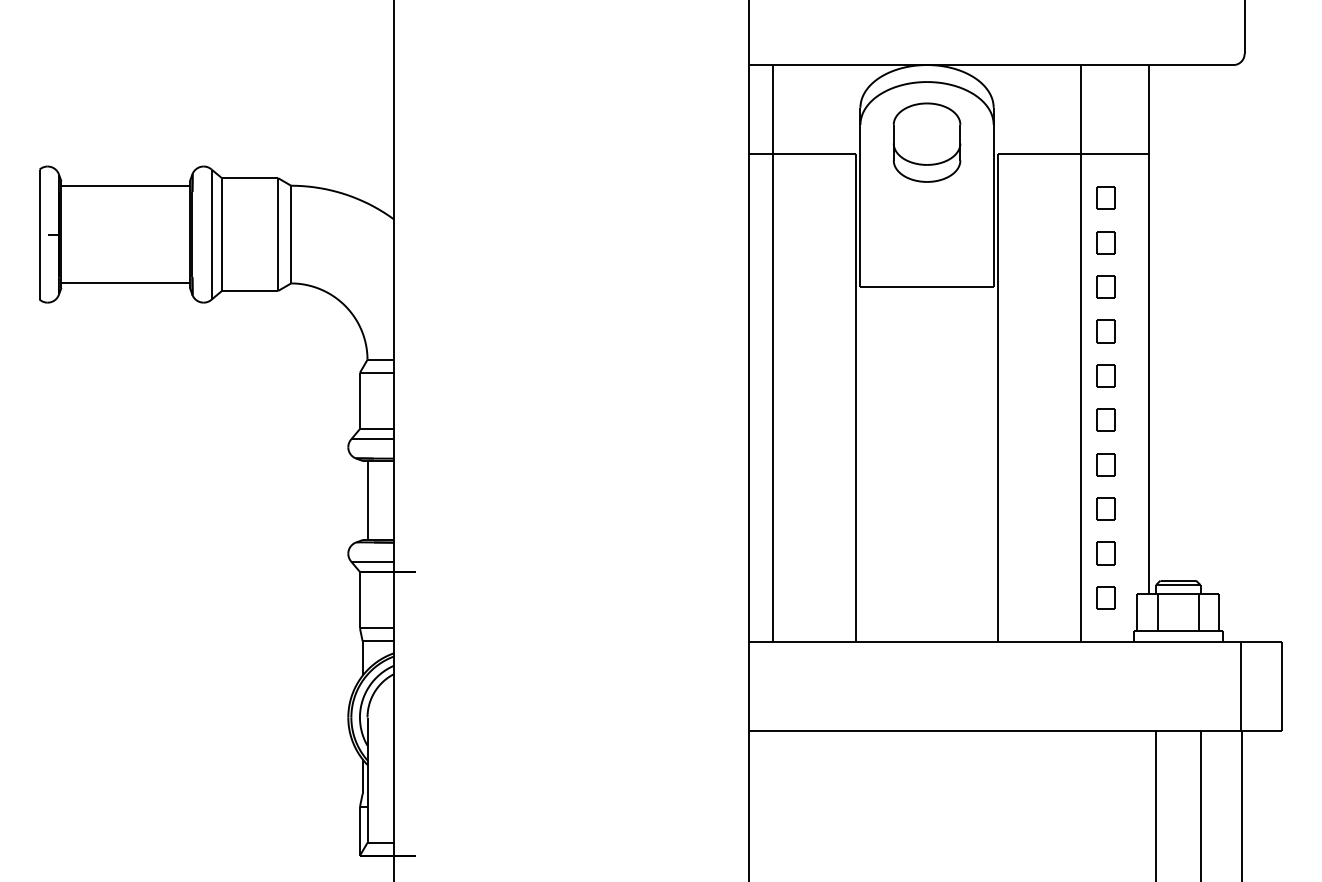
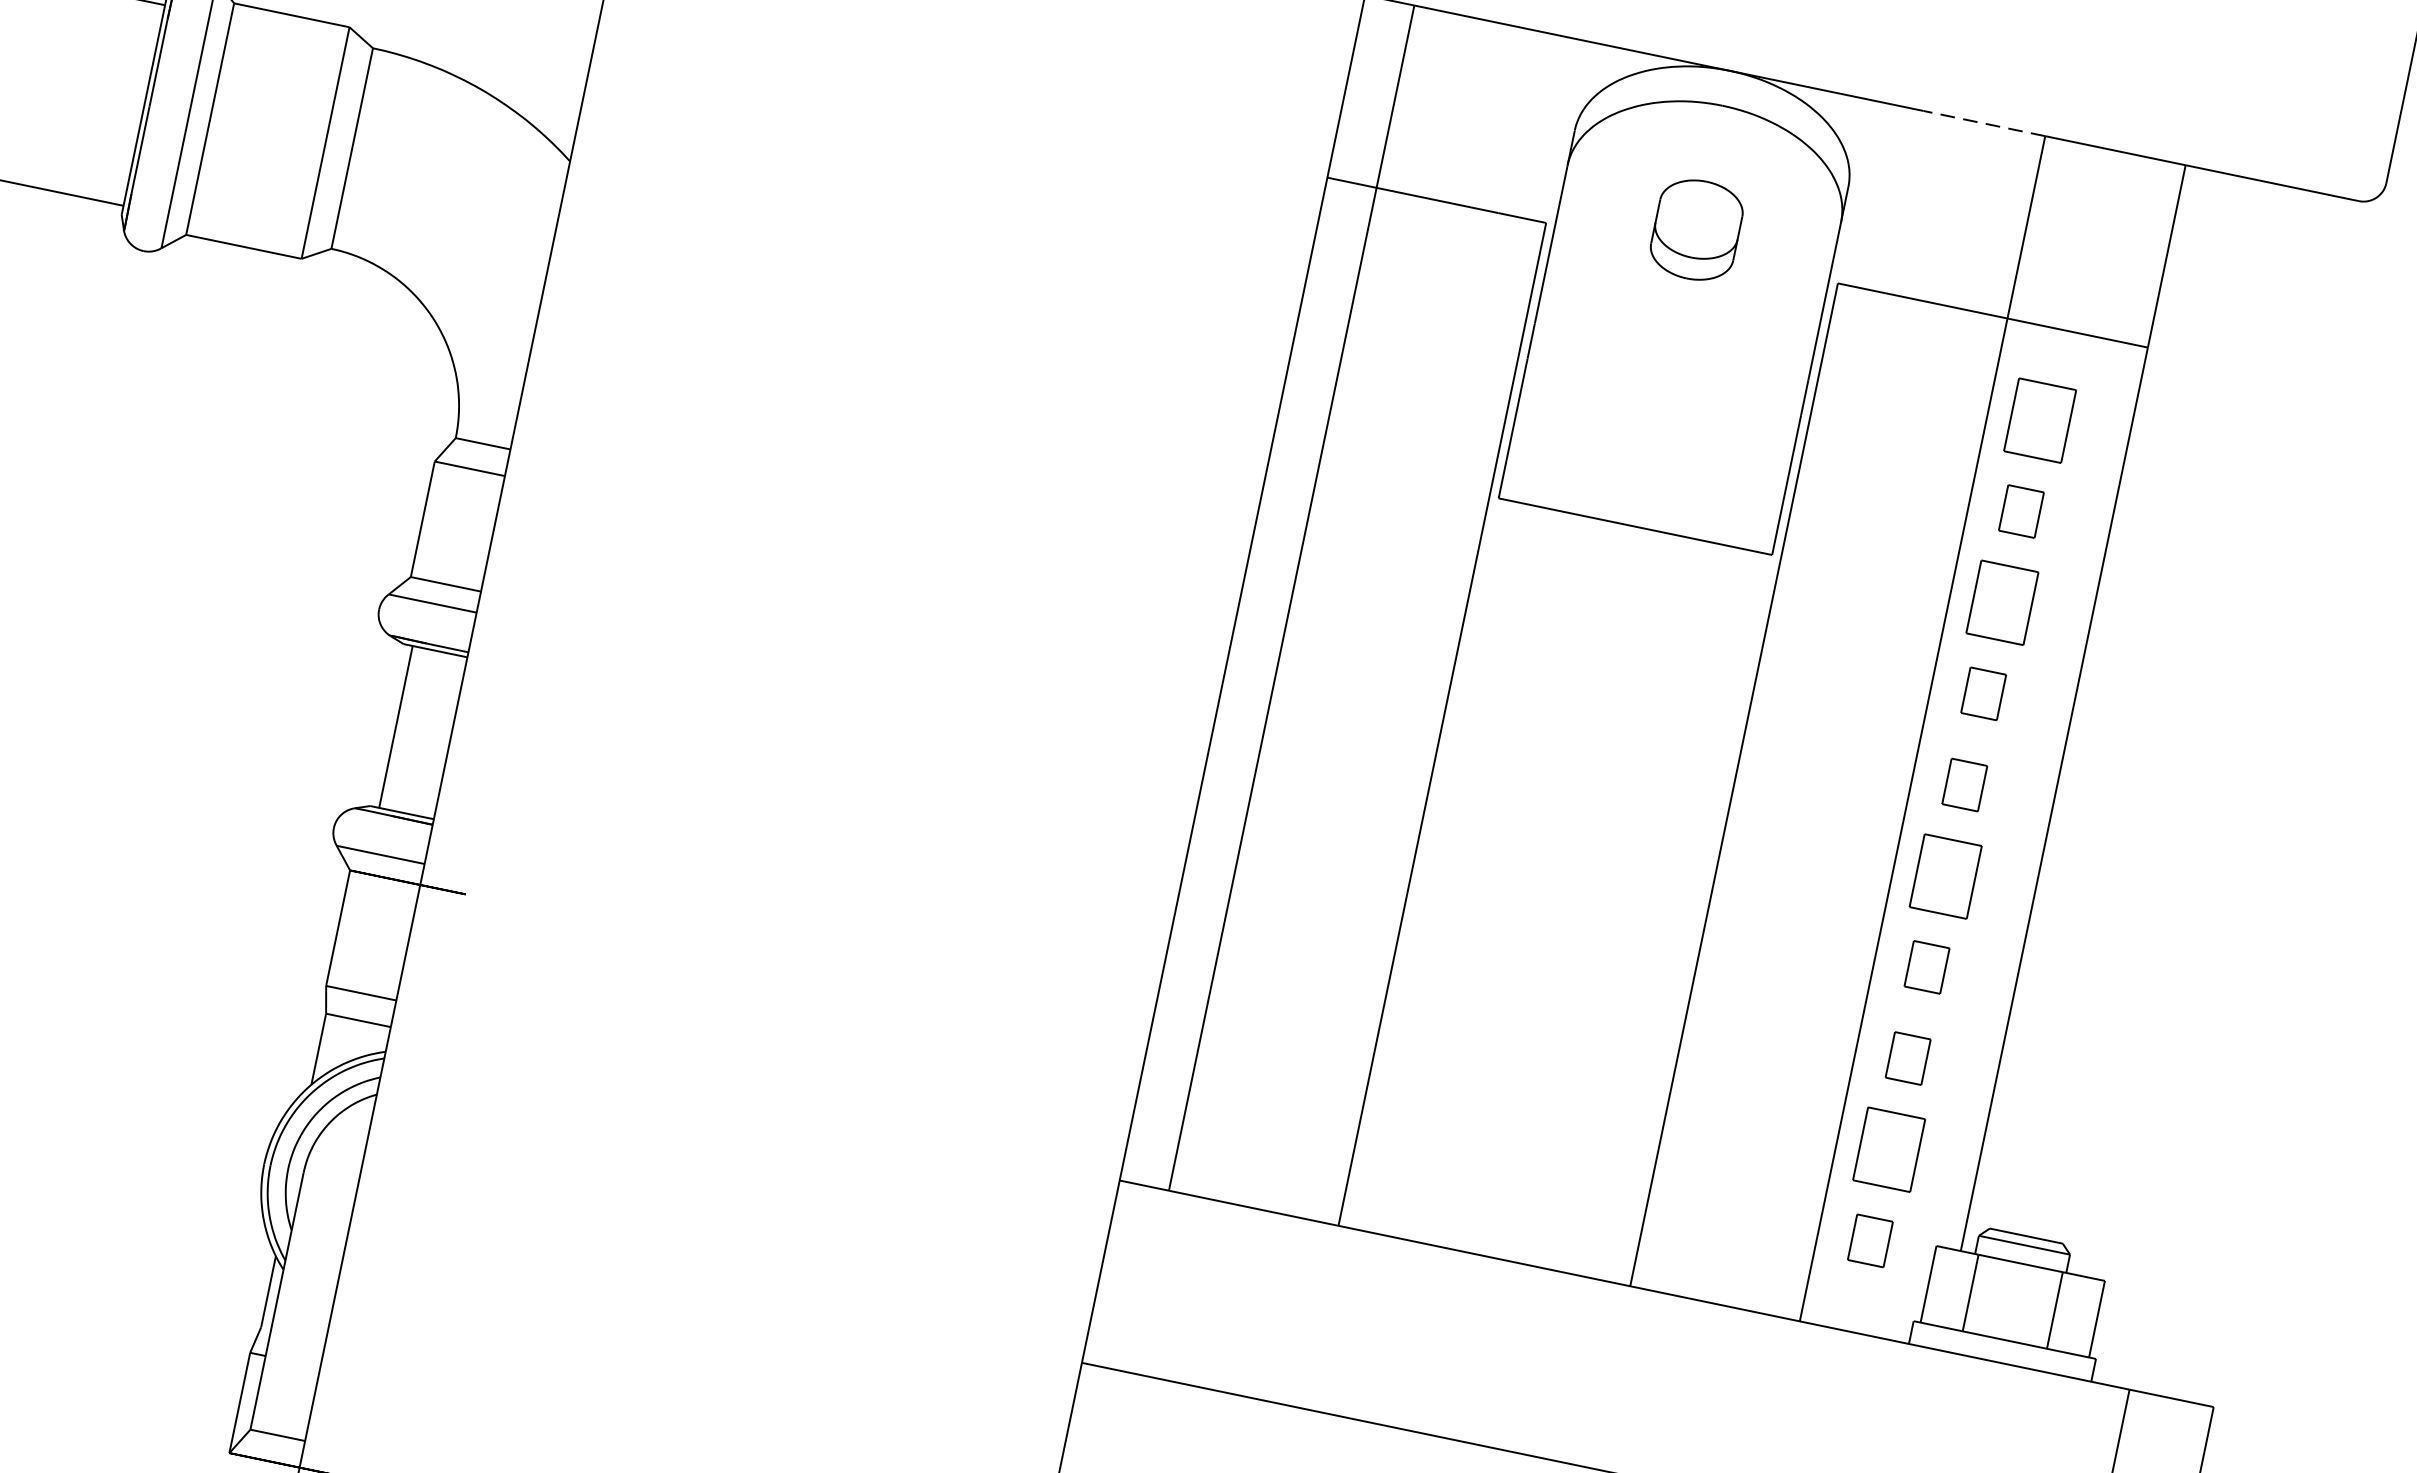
line: (1051, 65) -> (1985, 124), solid -> dashed
part: (926, 142) -> (1695, 229), size x0.6
part: (1105, 197) -> (2039, 418), size x1.6
part: (1105, 286) -> (2001, 601), size x1.6
part: (1105, 419) -> (1945, 874), size x1.6
part: (1105, 553) -> (1888, 1149), size x1.6

